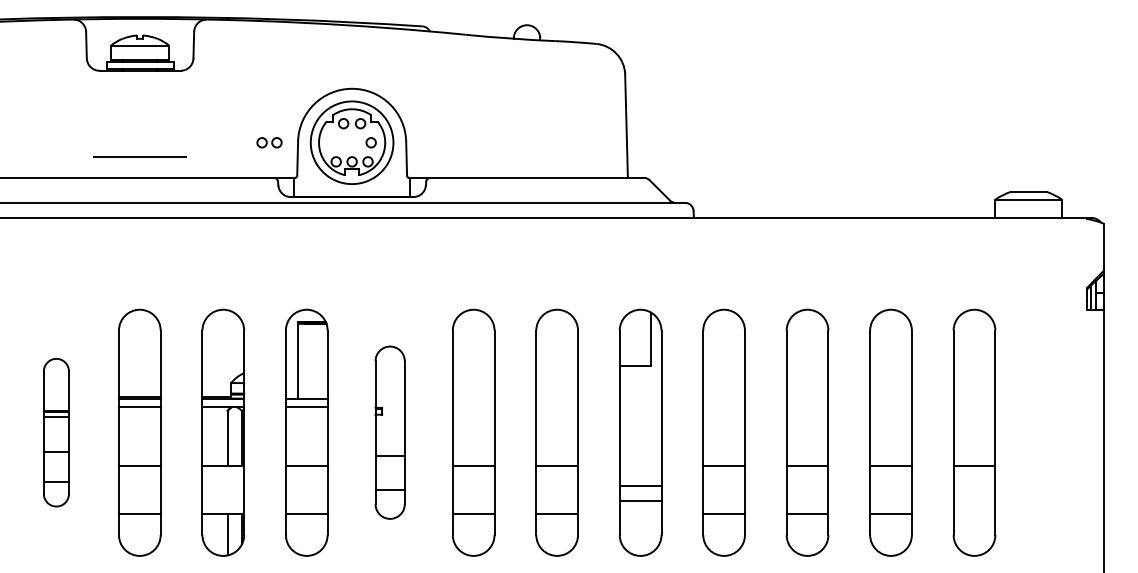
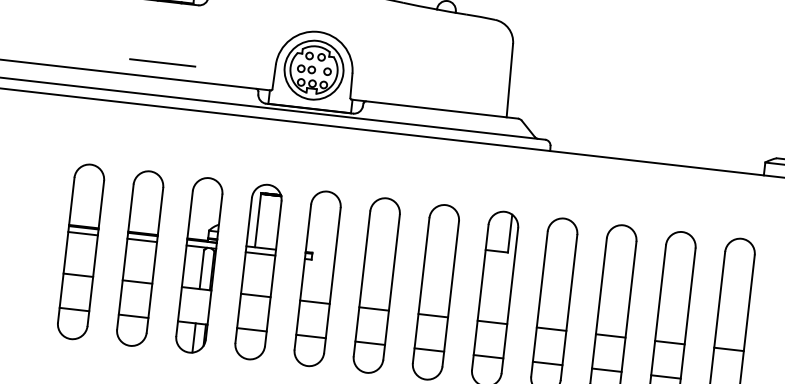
part: (269, 142) -> (306, 69), moved
part: (56, 432) -> (81, 251), size x1.67
part: (389, 432) -> (317, 278), size x1.43
line: (640, 486) -> (488, 356), moved
line: (640, 500) -> (492, 322), moved

